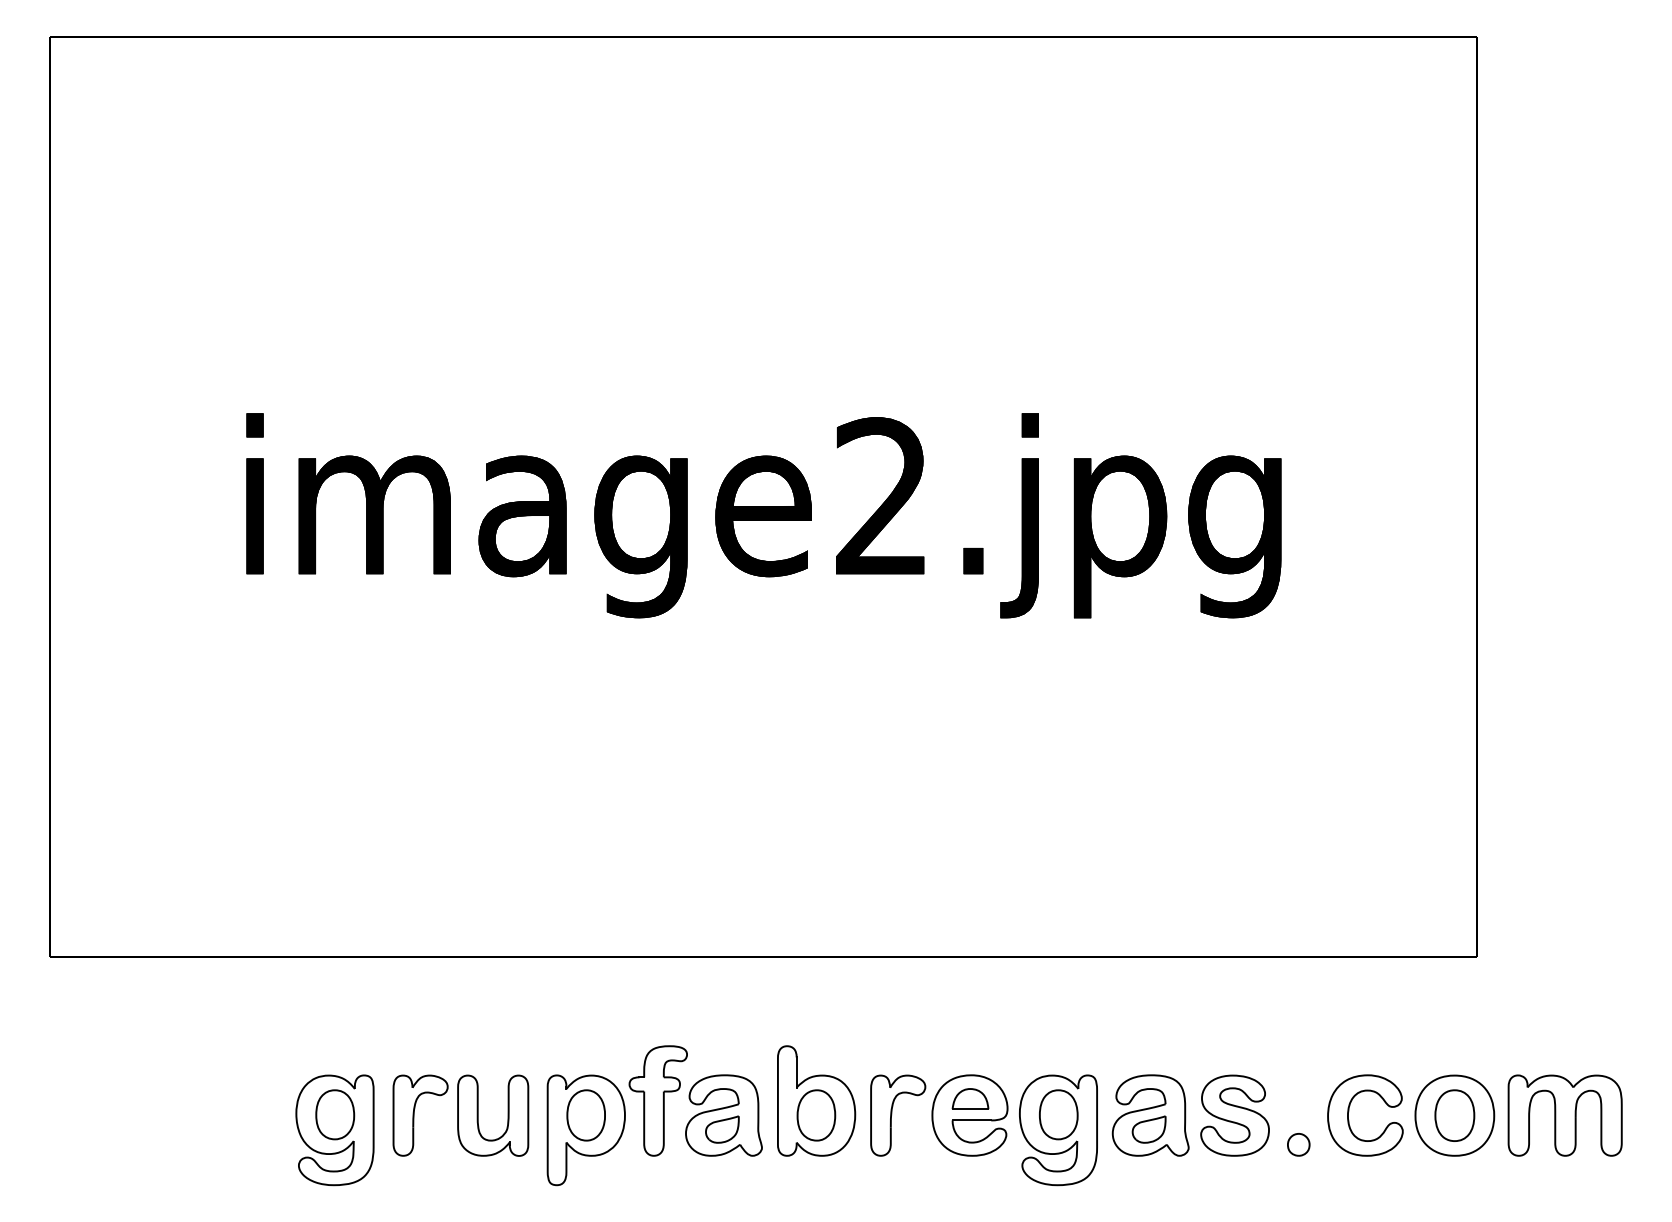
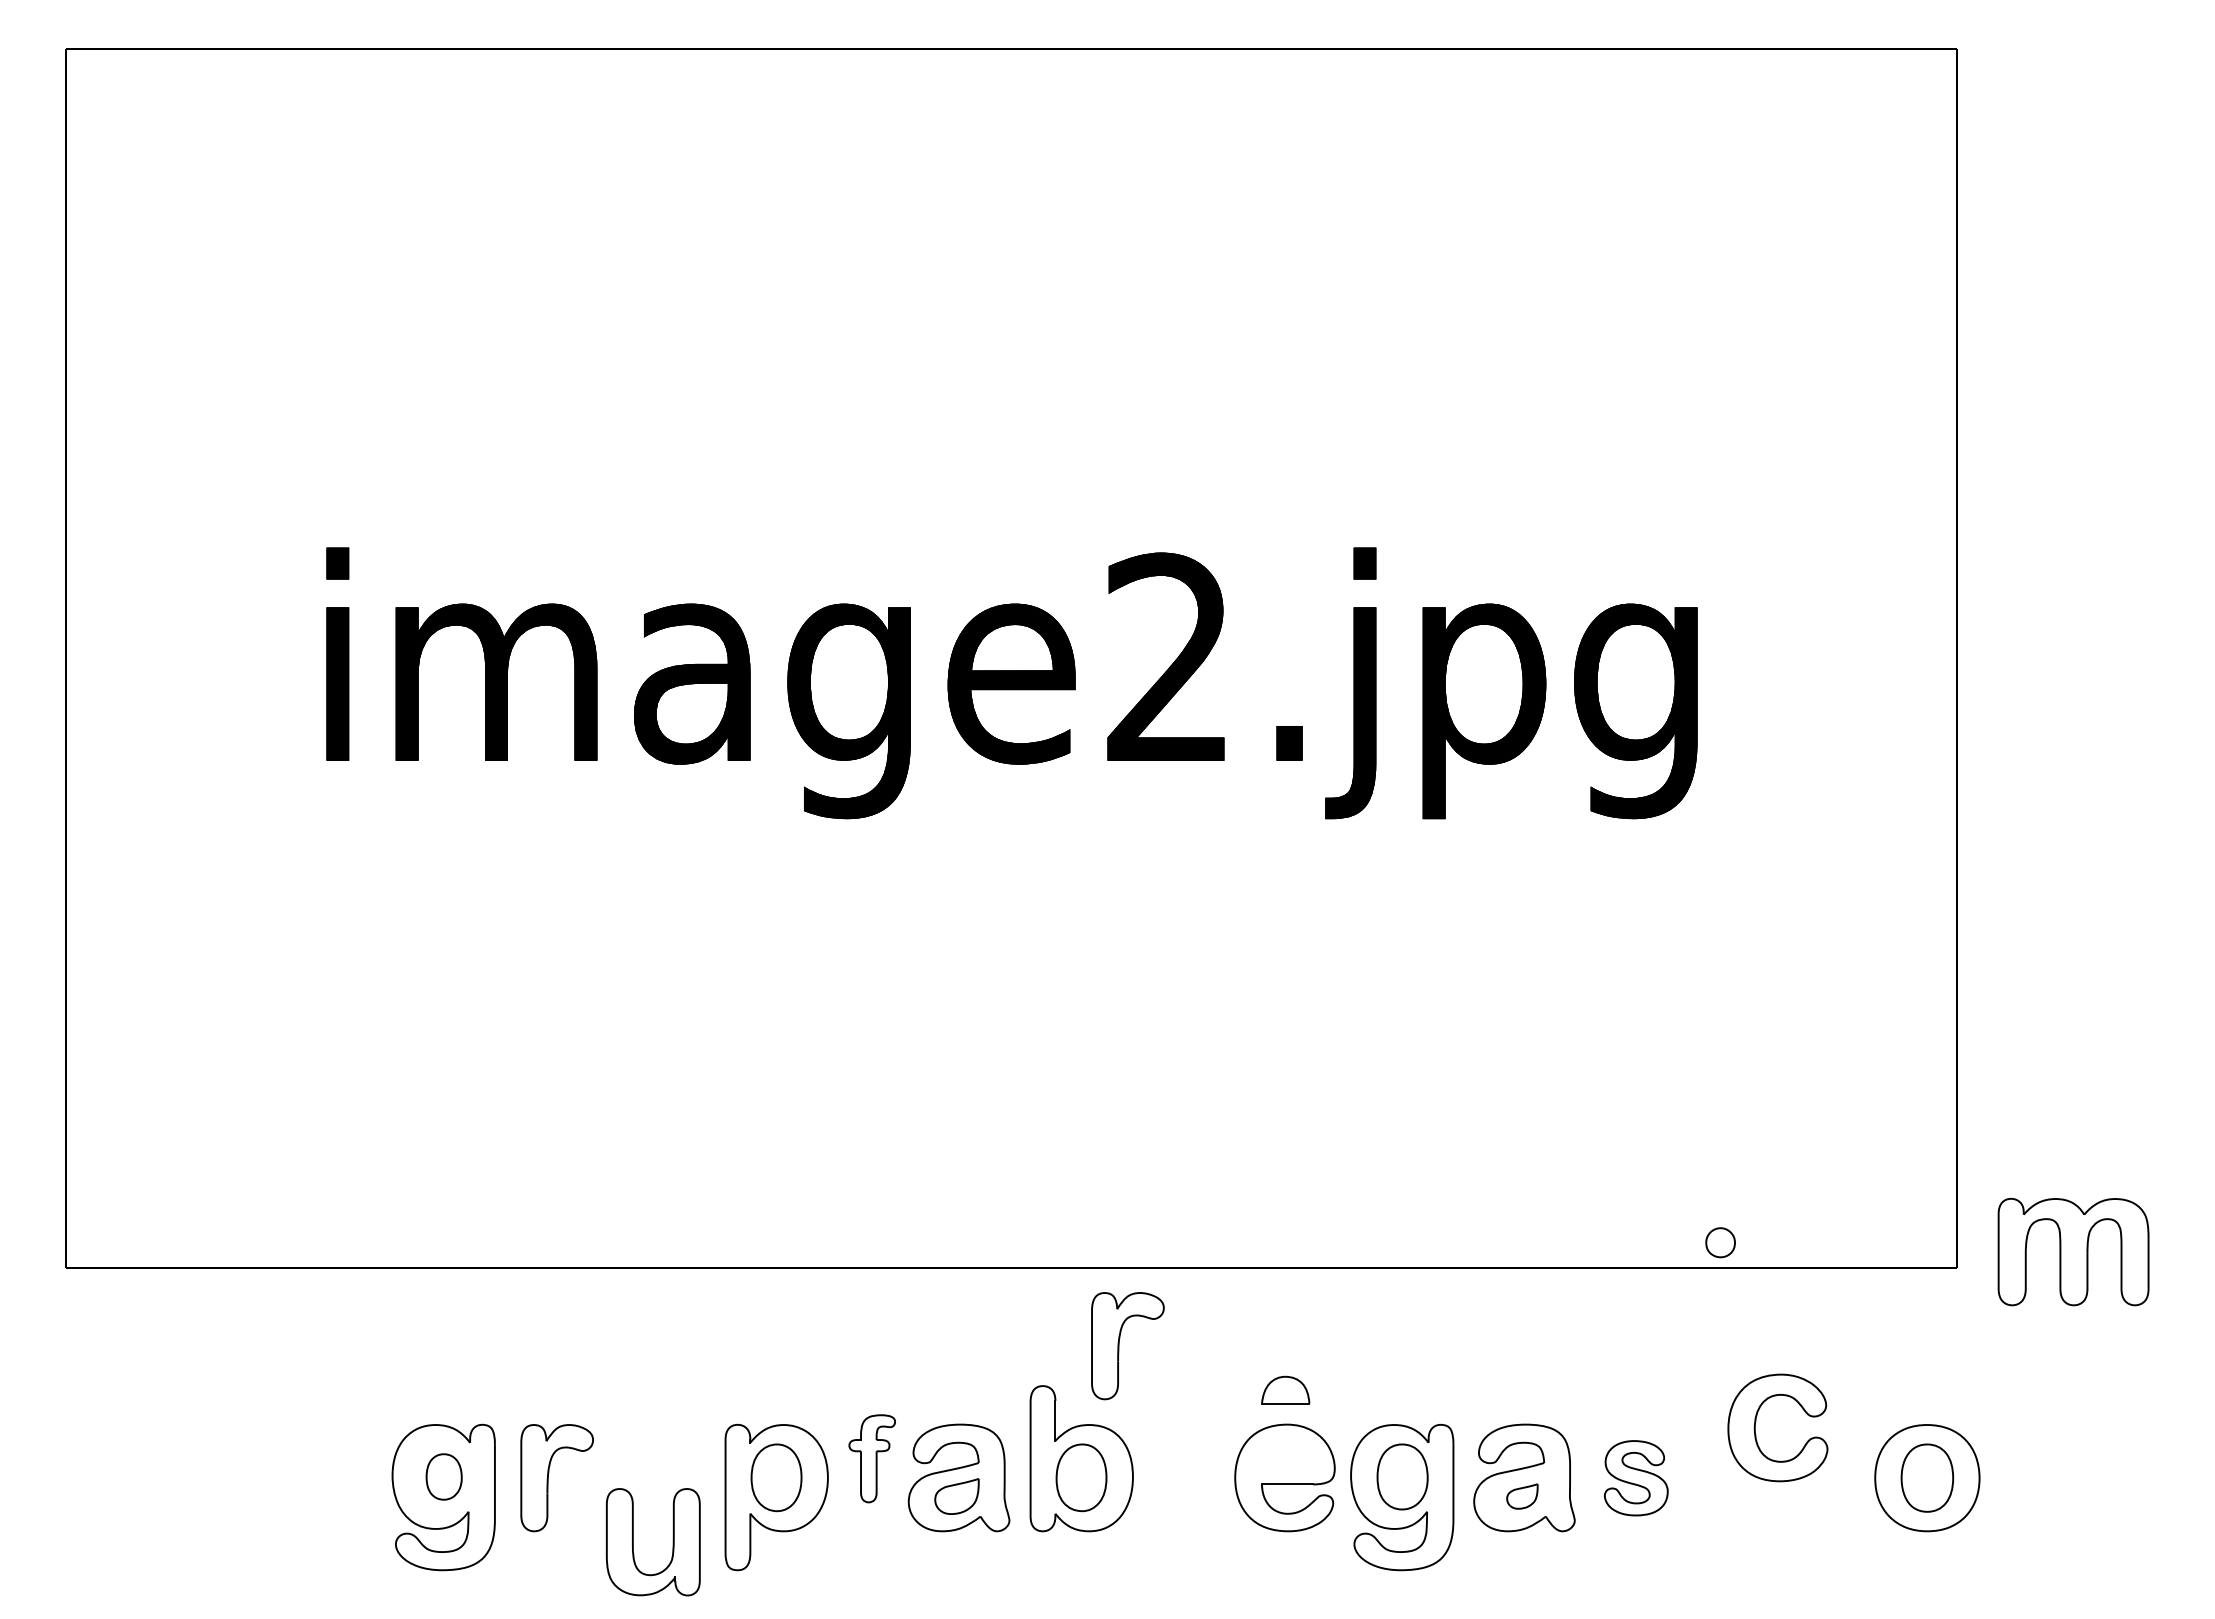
part: (970, 1098) -> (1285, 1389), moved
part: (658, 1100) -> (872, 1458), size x0.6
part: (1349, 1111) -> (1756, 1422), moved
part: (335, 1114) -> (444, 1476), size x0.7
part: (478, 1115) -> (633, 1542), moved
part: (891, 1115) -> (1119, 1346), moved
part: (1235, 1115) -> (1636, 1478), size x0.7
part: (1565, 1115) -> (2073, 1251), moved
part: (1149, 1129) -> (1522, 1496), size x0.7
part: (1298, 1144) -> (1720, 1242), moved

